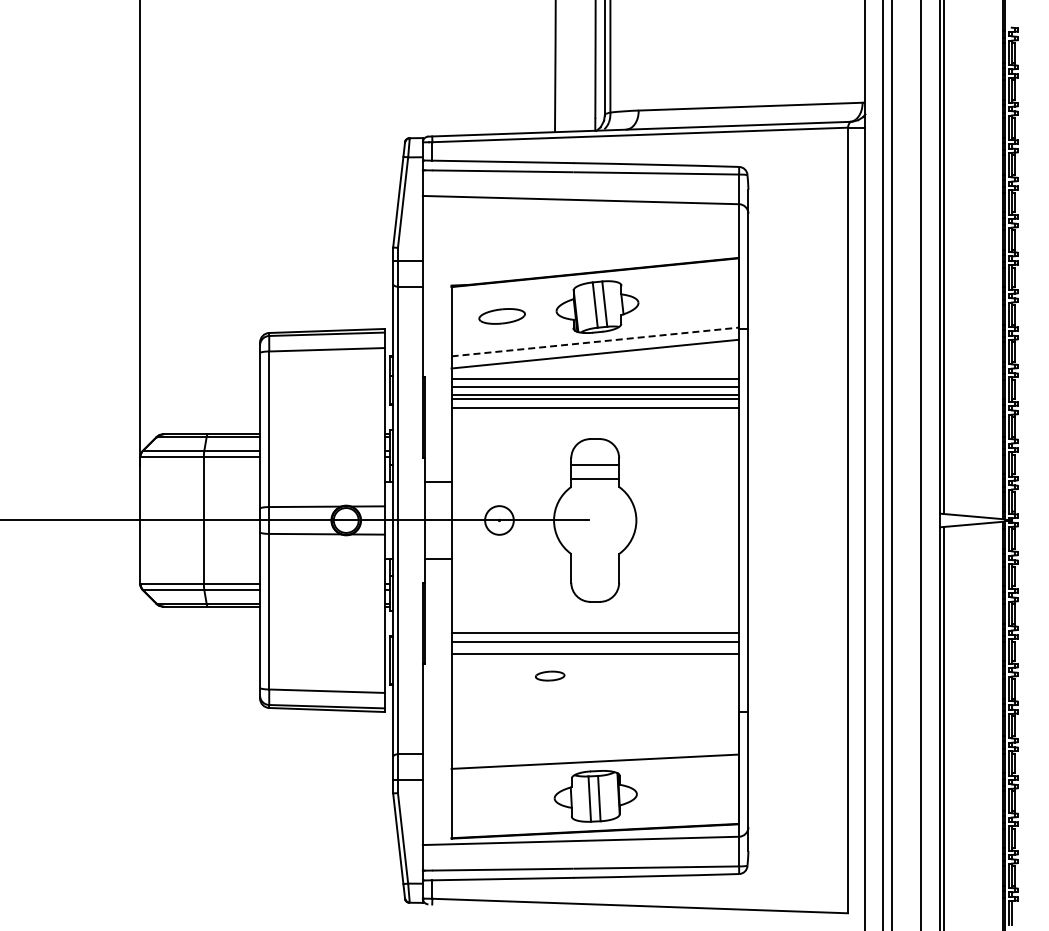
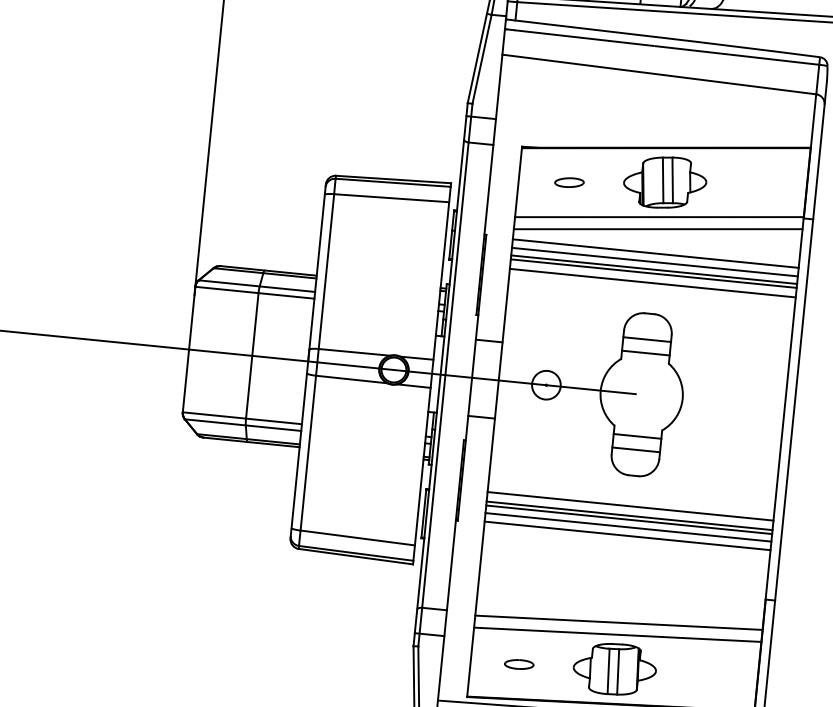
part: (502, 316) -> (569, 182), size x0.62
line: (595, 341) -> (659, 216), dashed -> solid
line: (595, 562) -> (637, 436), added
line: (595, 575) -> (636, 449), added
line: (594, 646) -> (628, 520), added
line: (594, 662) -> (626, 535), added
part: (550, 675) -> (519, 663), moved
line: (594, 749) -> (618, 622), added

